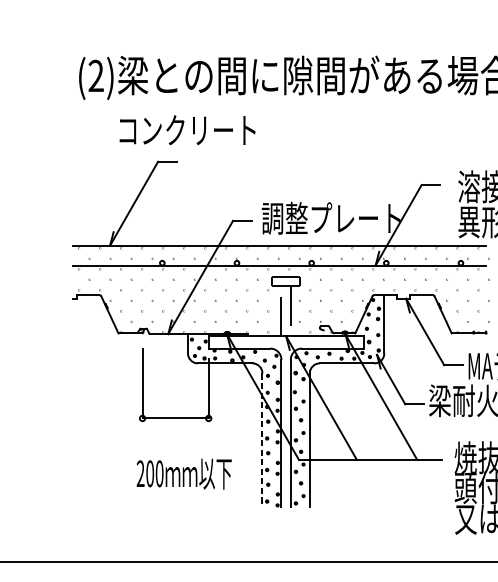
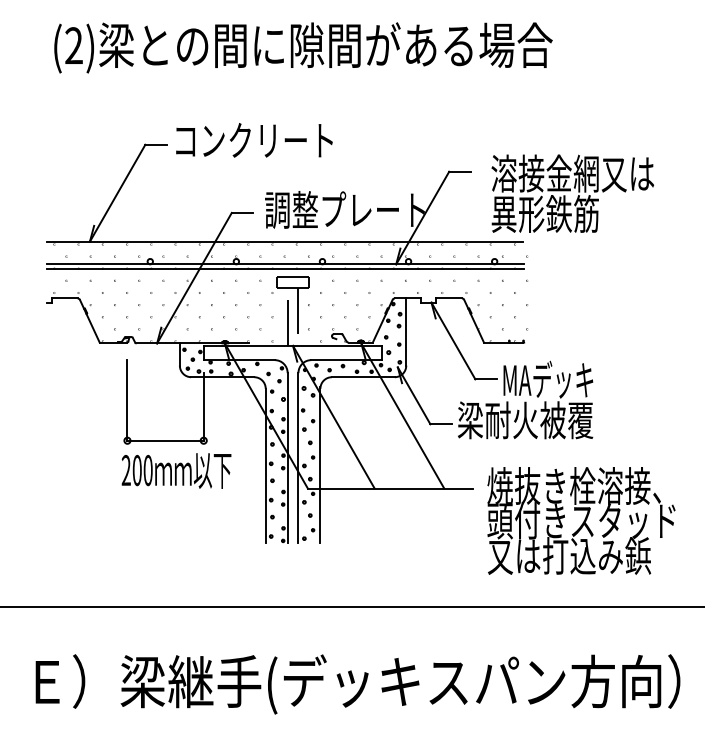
text: (187, 130) -> (254, 140), moved
line: (279, 269) -> (285, 268), added
line: (262, 440) -> (265, 466), dashed -> solid
text: (184, 473) -> (176, 470), moved

